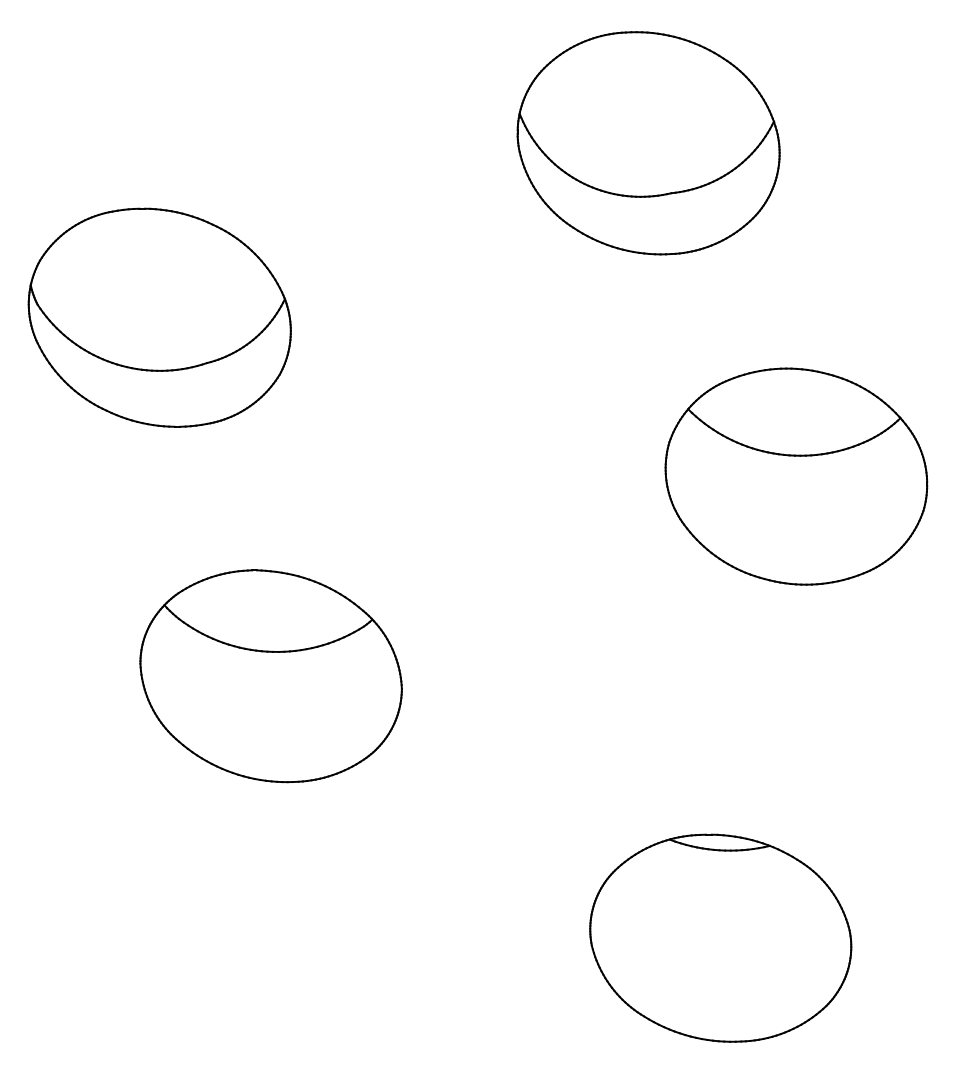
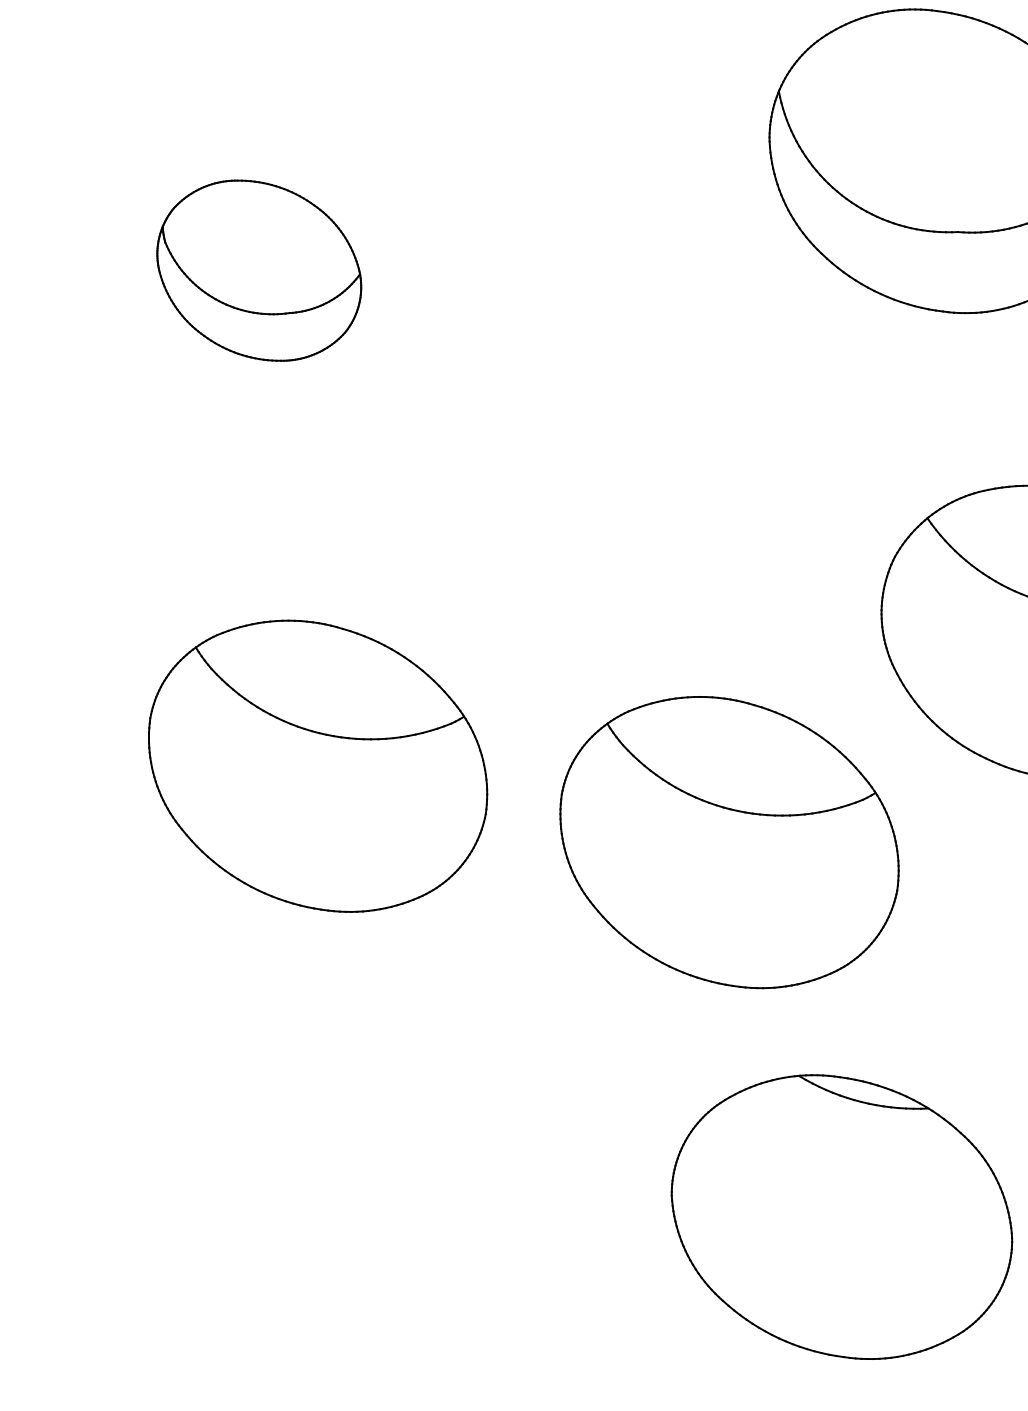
part: (159, 317) -> (259, 270), size x0.6
part: (585, 676) -> (728, 842), added

